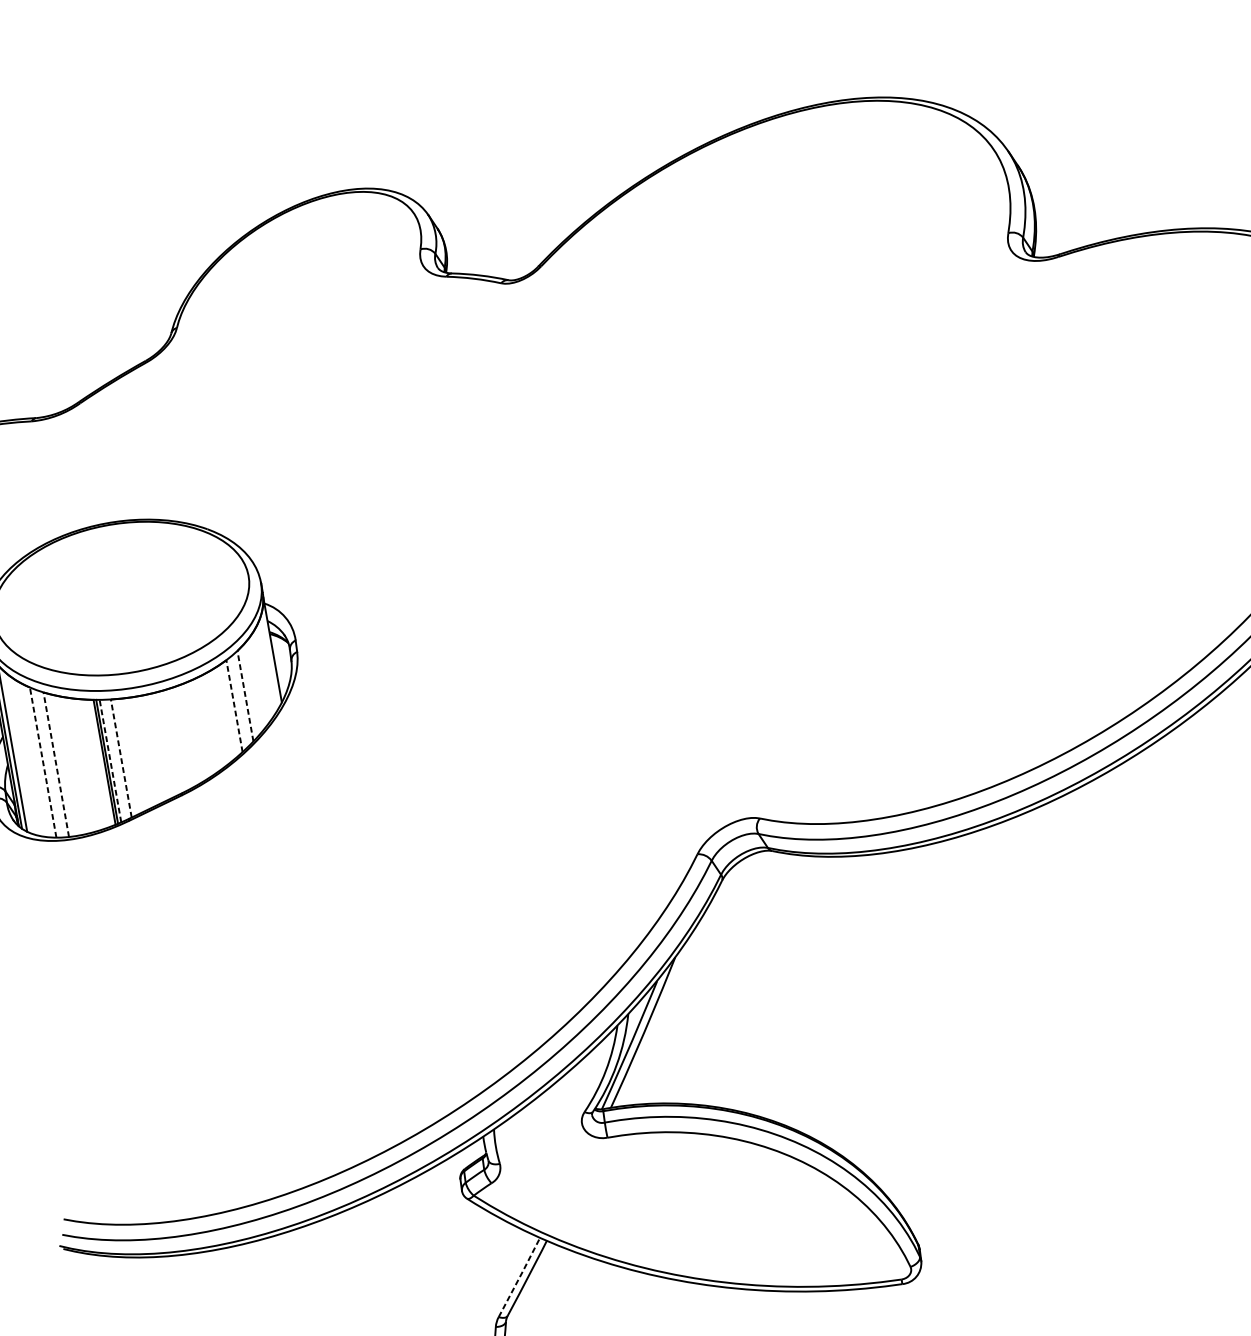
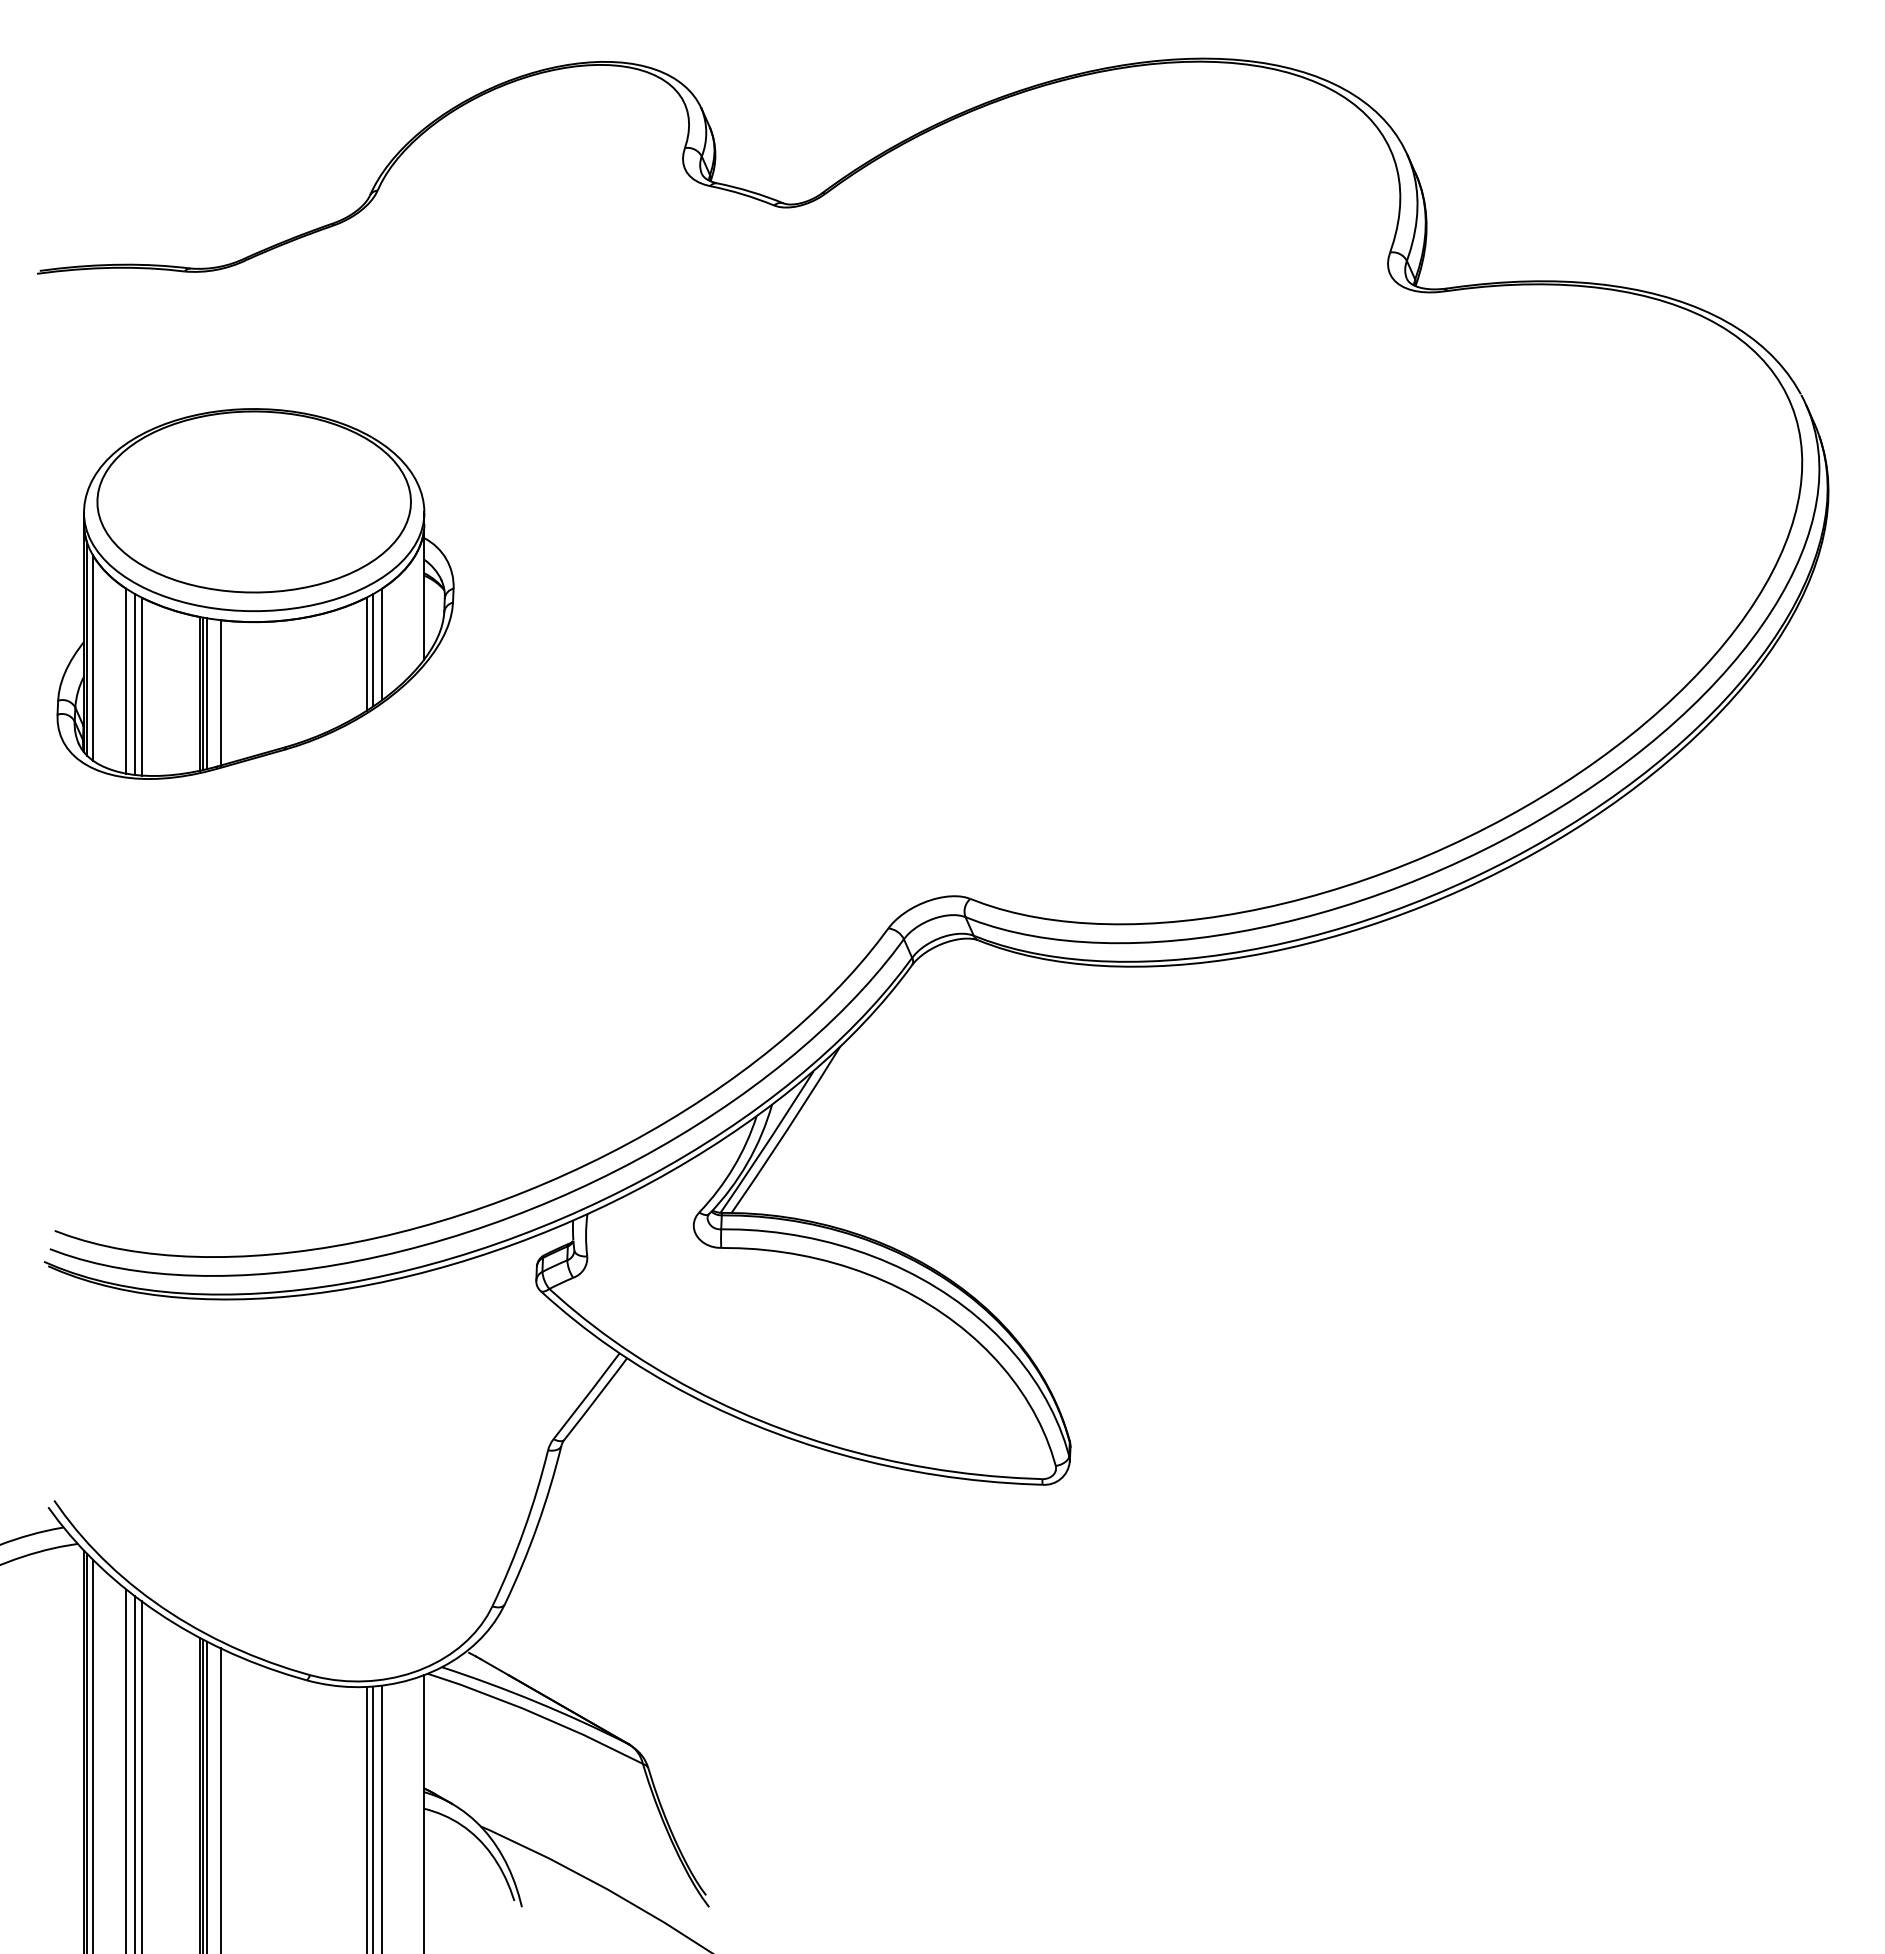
line: (245, 696) -> (381, 644), dashed -> solid
line: (239, 702) -> (373, 650), added
line: (234, 706) -> (366, 654), dashed -> solid
line: (121, 758) -> (220, 692), dashed -> solid
line: (110, 760) -> (207, 693), dashed -> solid
line: (43, 761) -> (126, 680), dashed -> solid
line: (50, 763) -> (135, 684), added
line: (56, 764) -> (141, 686), dashed -> solid
line: (520, 1277) -> (587, 1396), dashed -> solid

